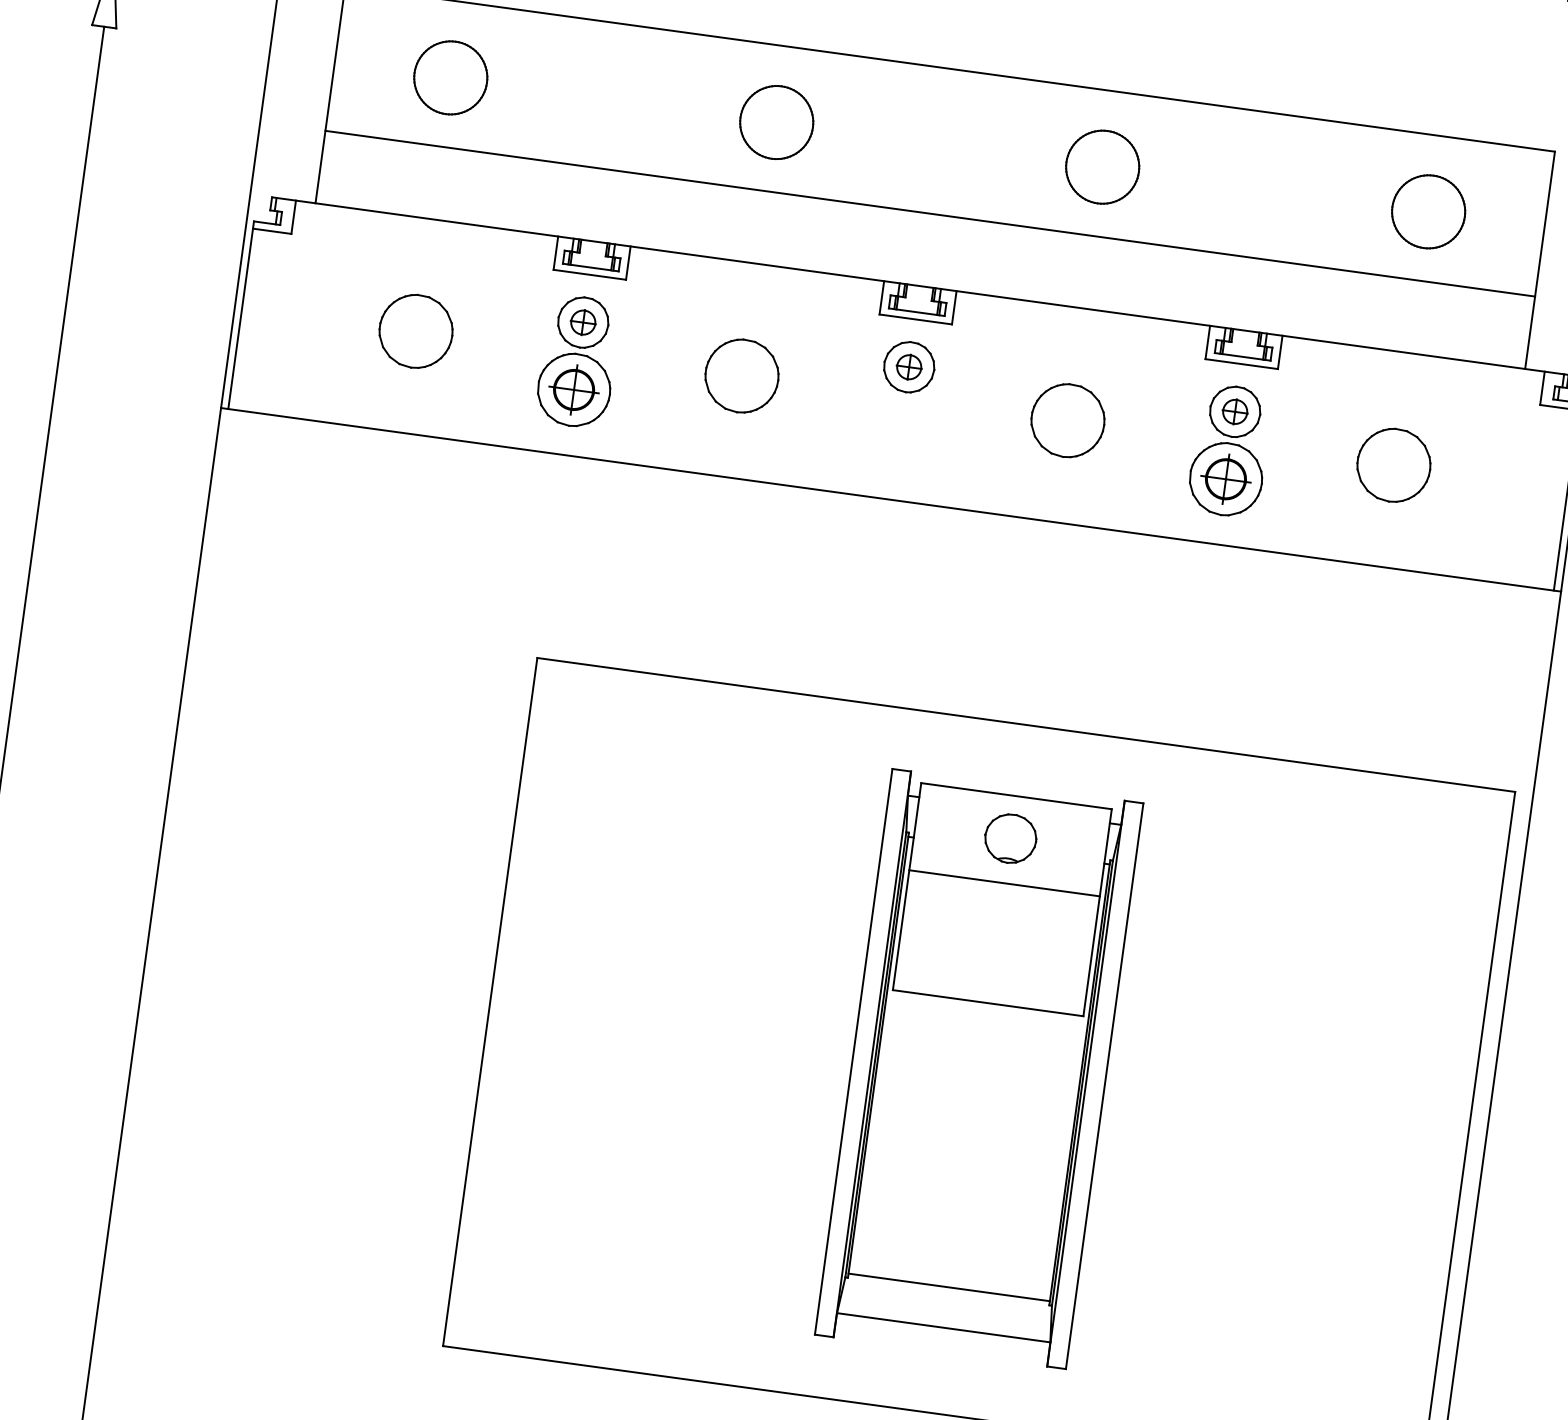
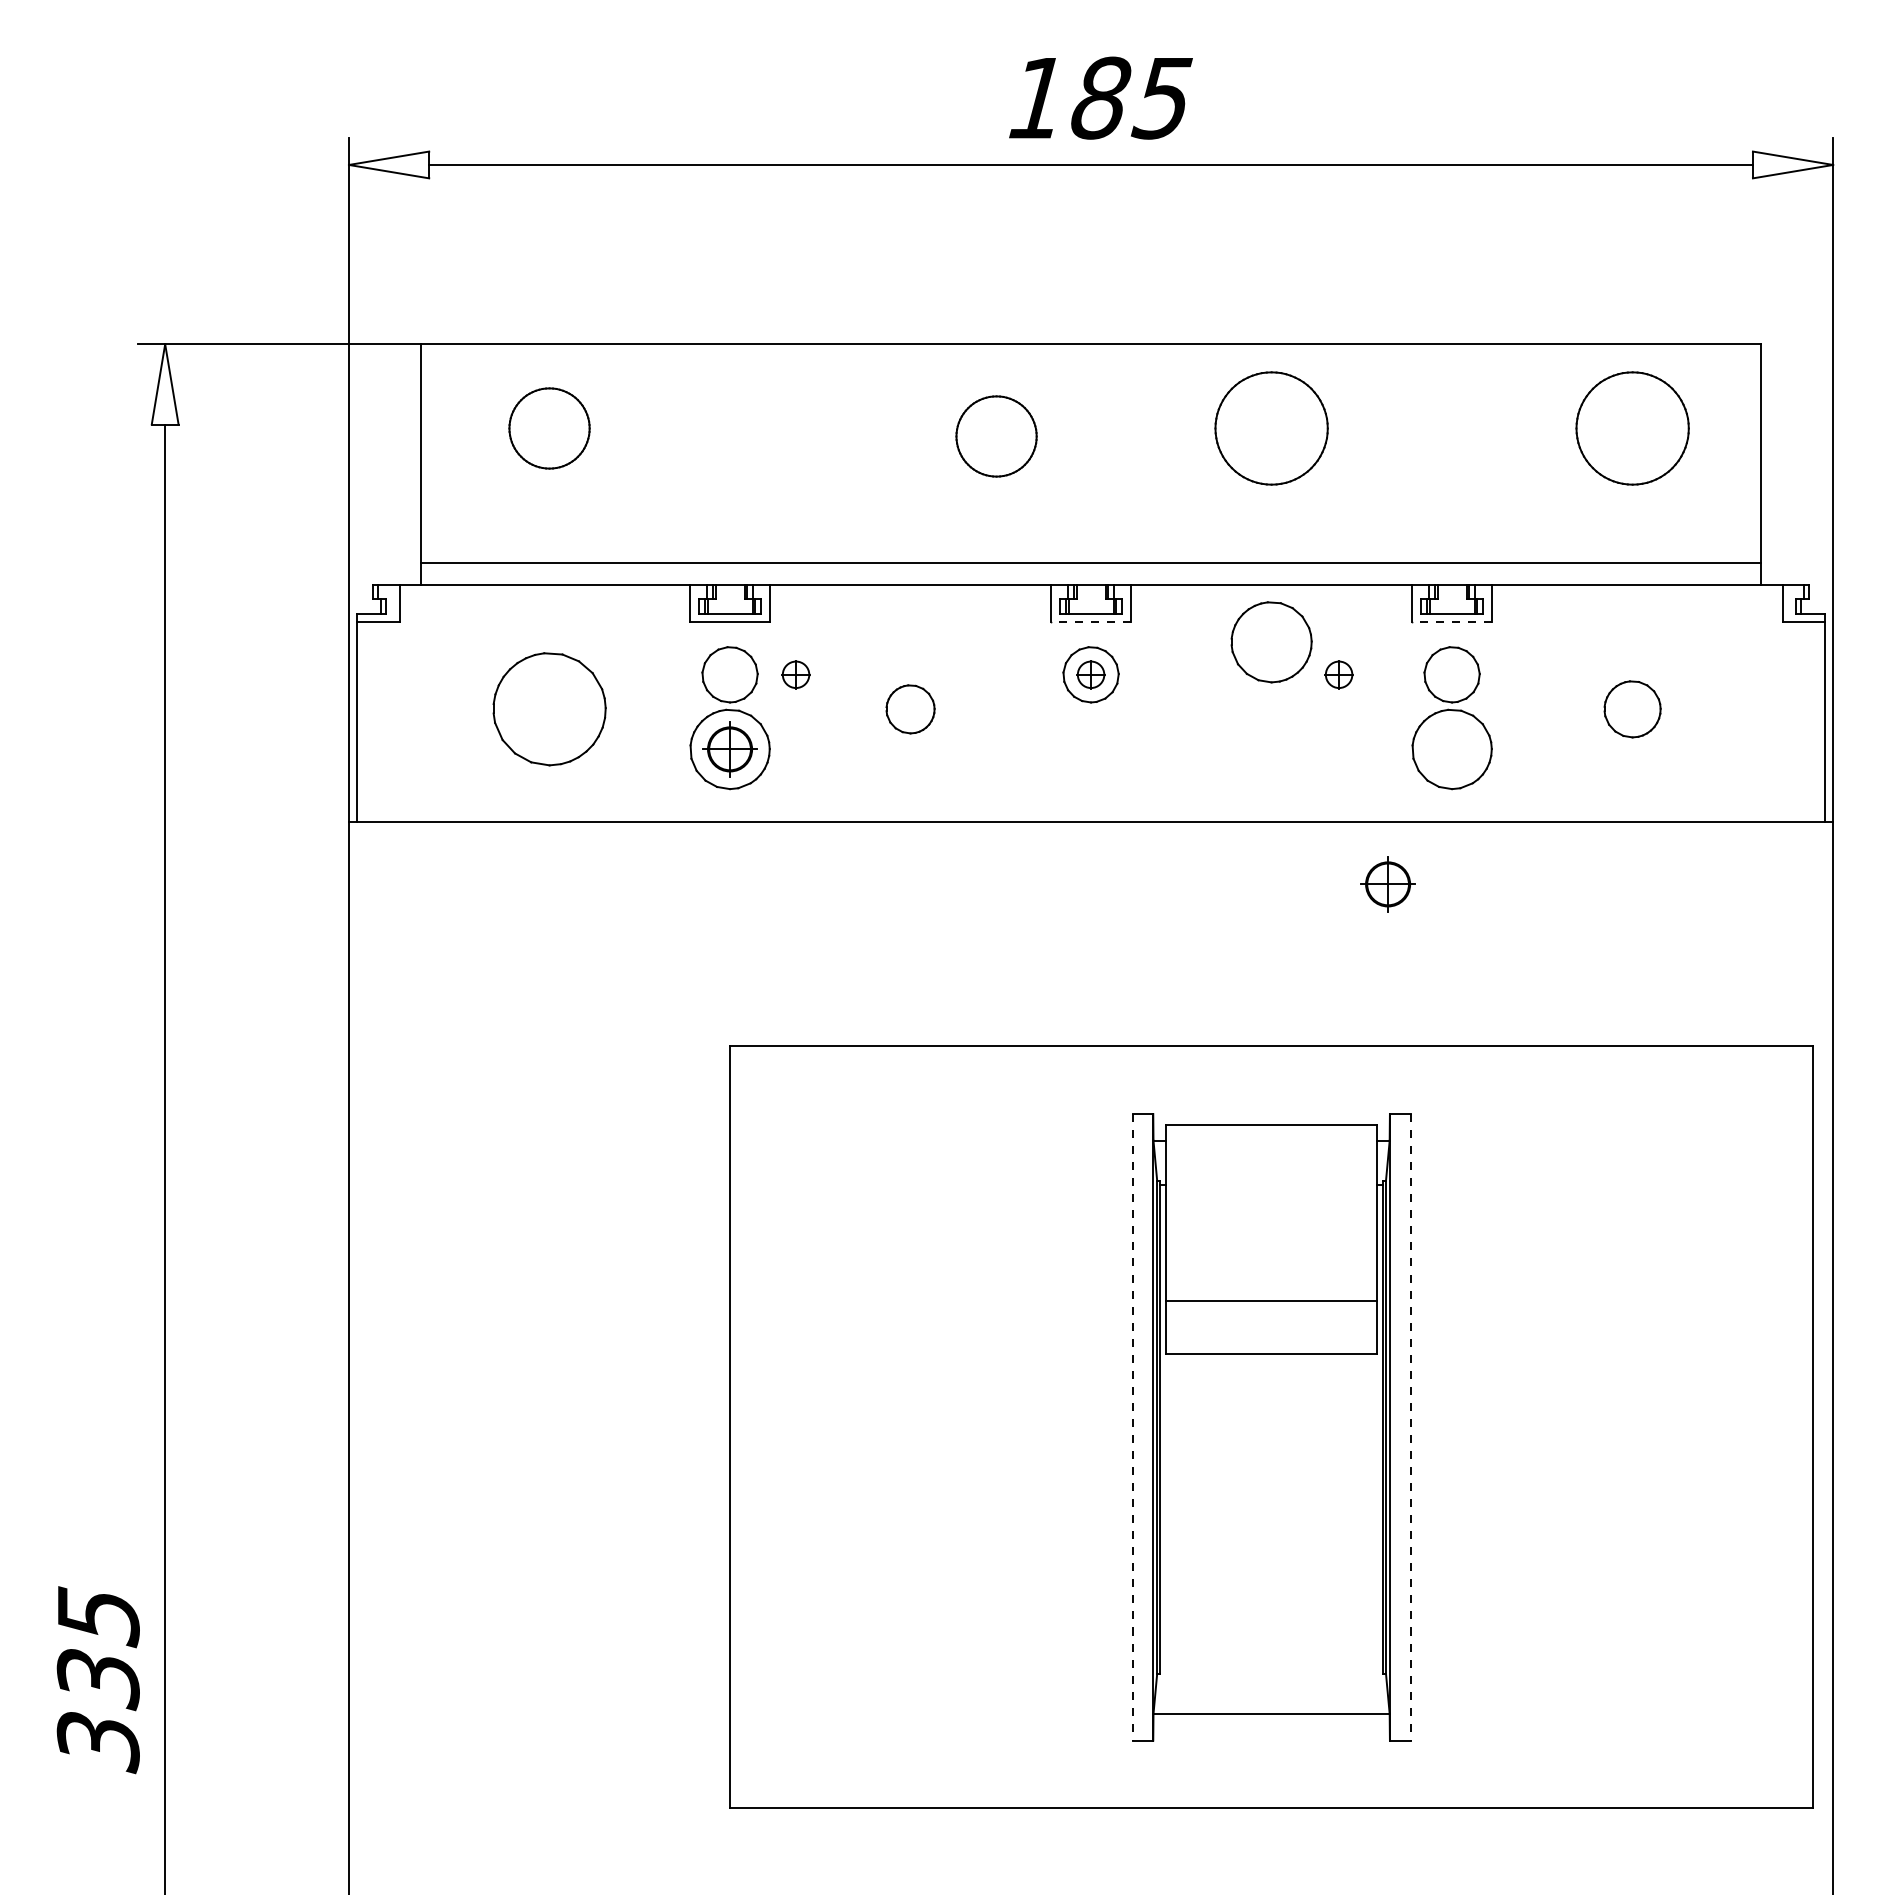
part: (776, 122) -> (996, 436), moved
part: (1102, 167) -> (1271, 428), size x1.4
part: (1428, 211) -> (1632, 428), size x1.4
line: (929, 213) -> (1090, 562), moved
line: (915, 319) -> (1090, 621), solid -> dashed
part: (582, 322) -> (795, 674), moved
part: (415, 331) -> (549, 709), size x1.4
line: (1241, 363) -> (1451, 621), solid -> dashed
part: (741, 376) -> (910, 709), size x0.6
part: (1234, 411) -> (1338, 674), moved
part: (1067, 420) -> (1271, 642), moved
part: (1393, 465) -> (1632, 709), size x0.7
part: (1225, 479) -> (1387, 884), moved
part: (1010, 838) -> (1271, 1171), removed
line: (1004, 883) -> (1271, 1300), moved
line: (853, 1051) -> (1132, 1427), solid -> dashed
line: (1104, 1086) -> (1410, 1427), solid -> dashed
line: (949, 1287) -> (1271, 1669), removed

